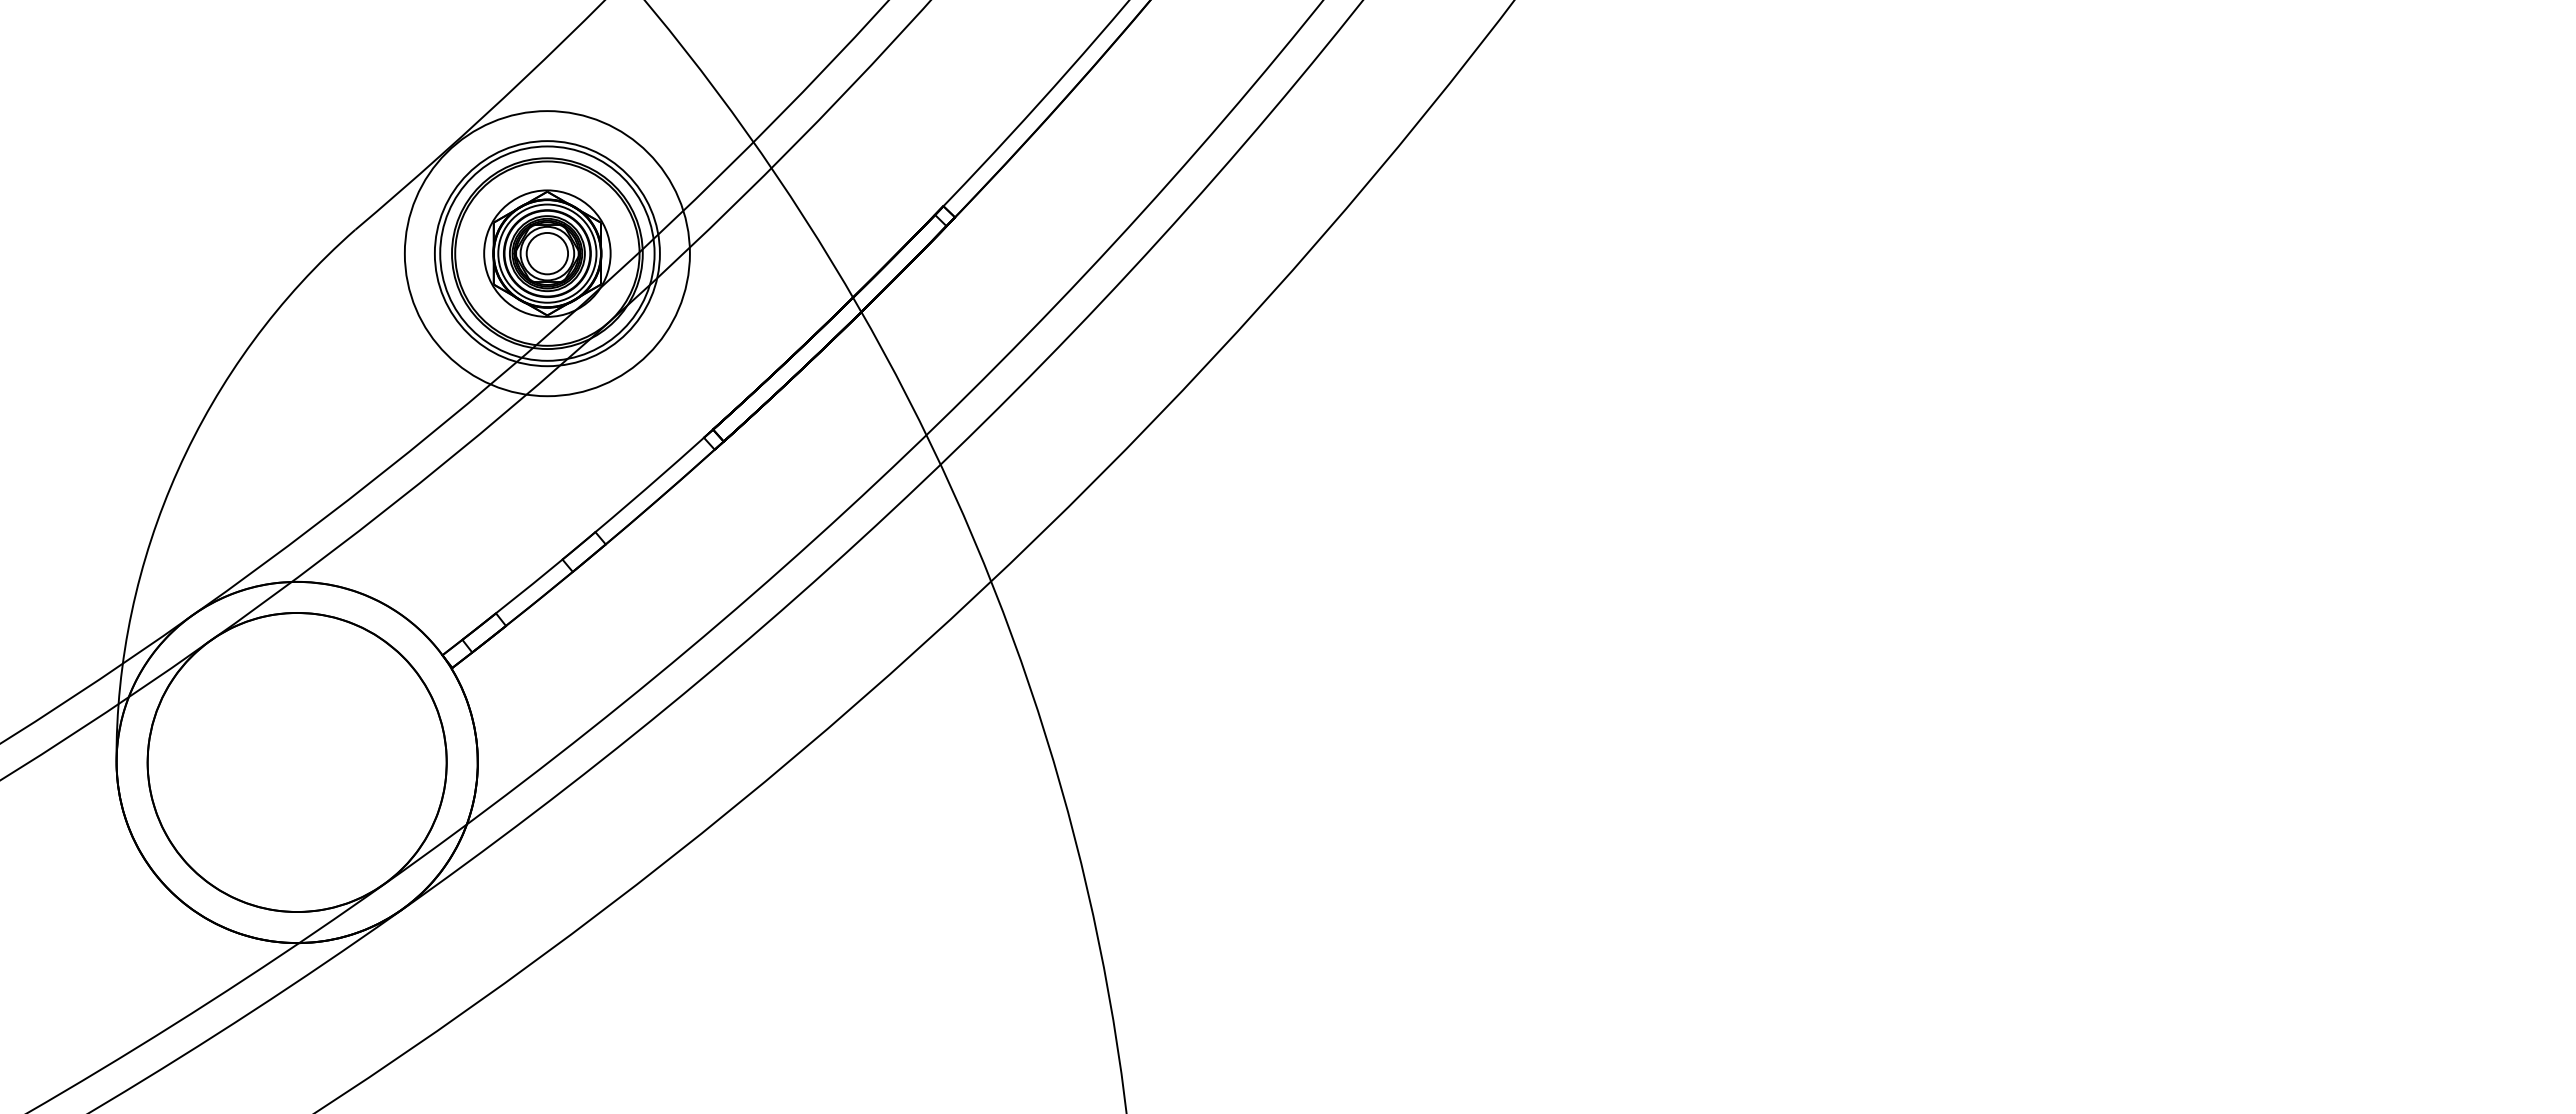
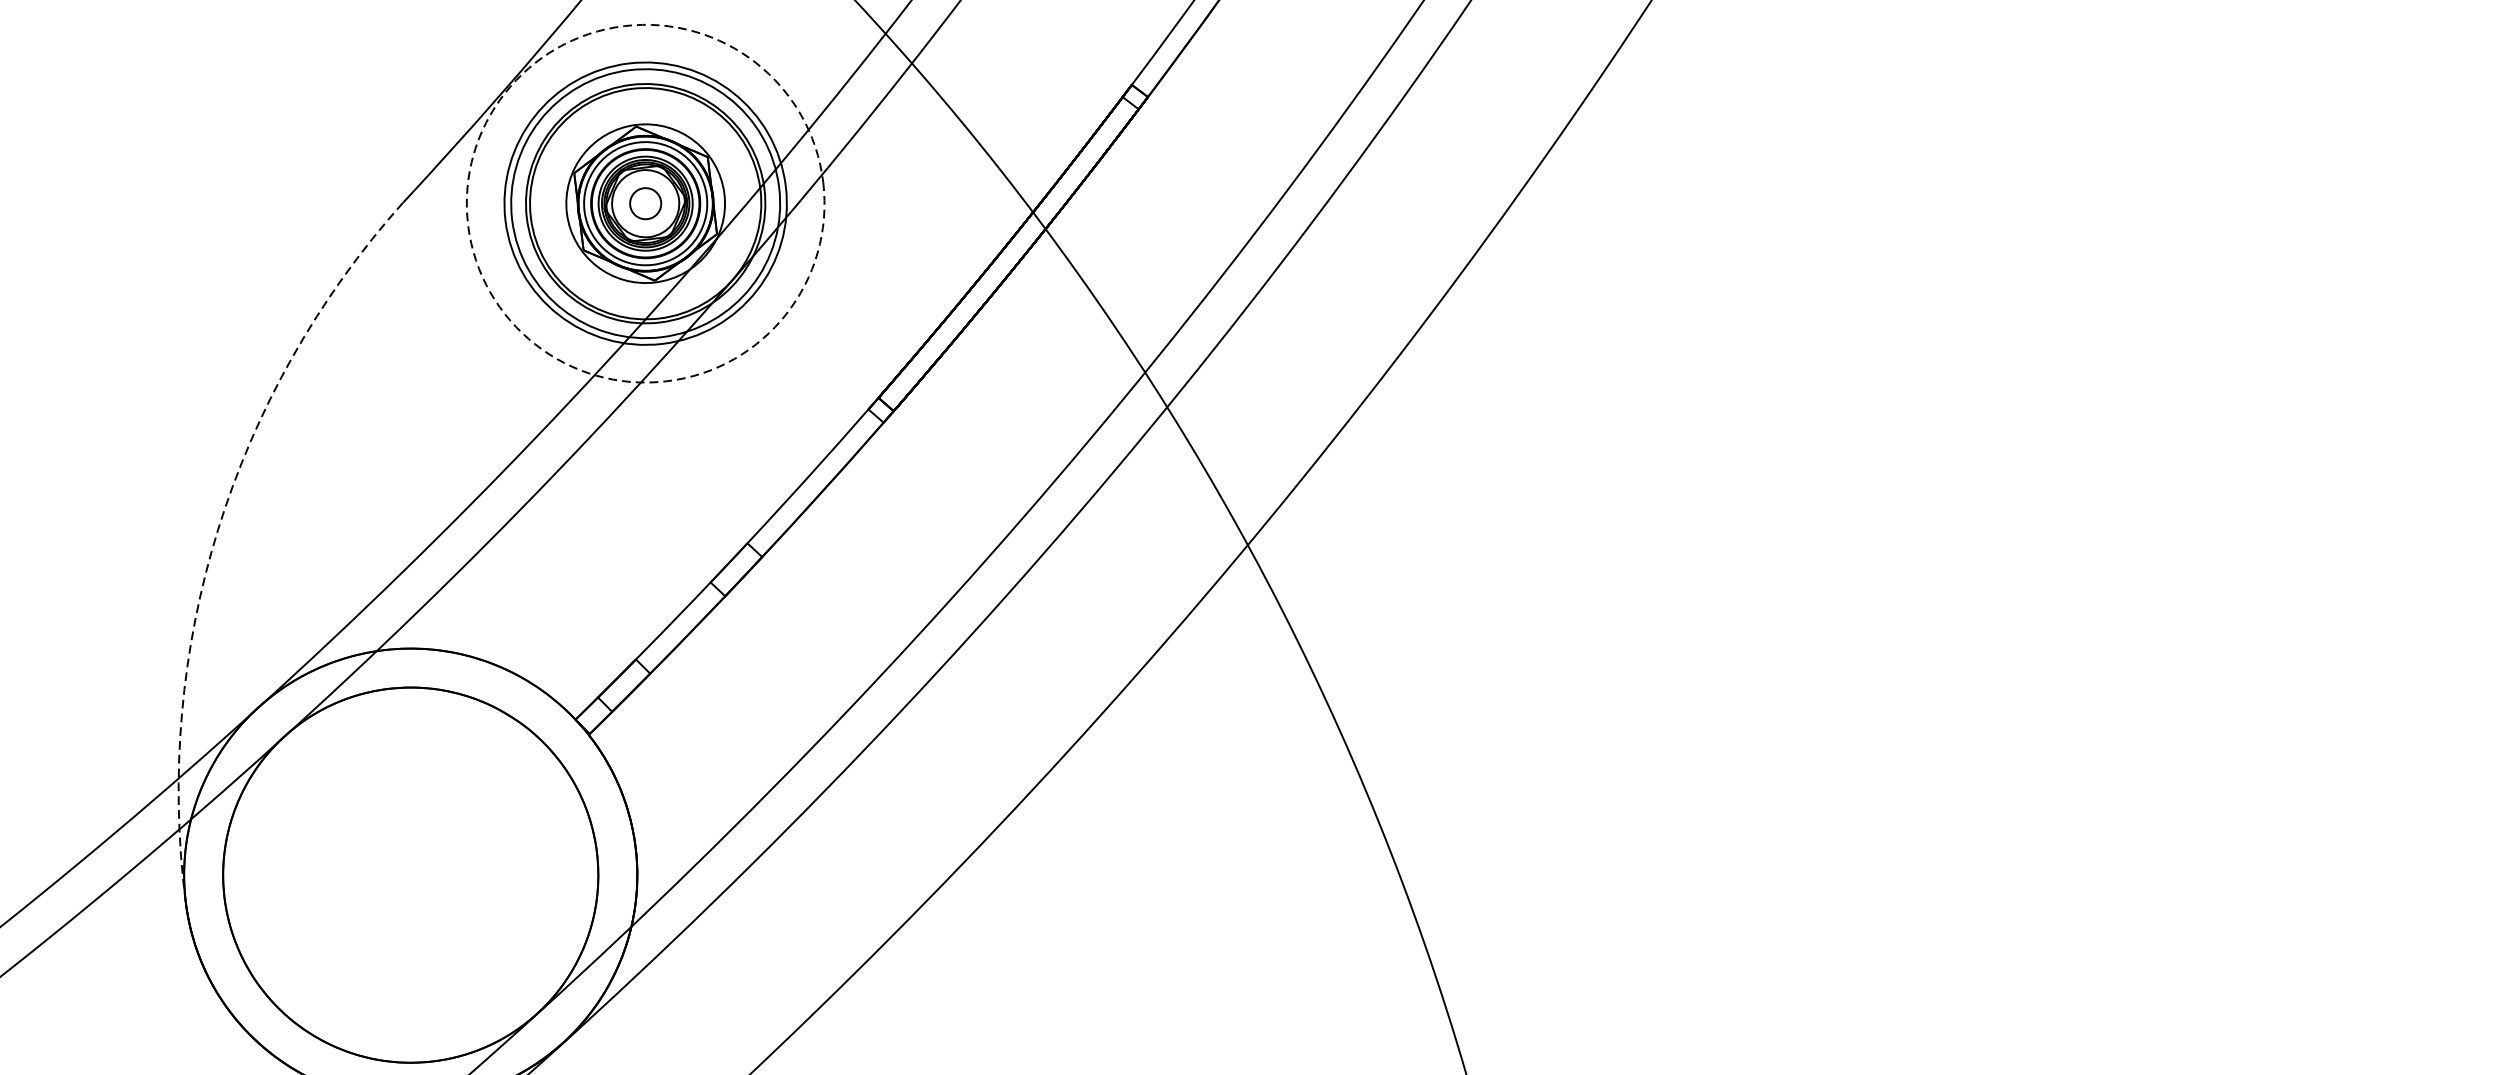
circle: (546, 253) -> (644, 203), solid -> dashed
circle: (547, 253) -> (645, 203), size x0.6
arc: (178, 470) -> (218, 529), solid -> dashed

